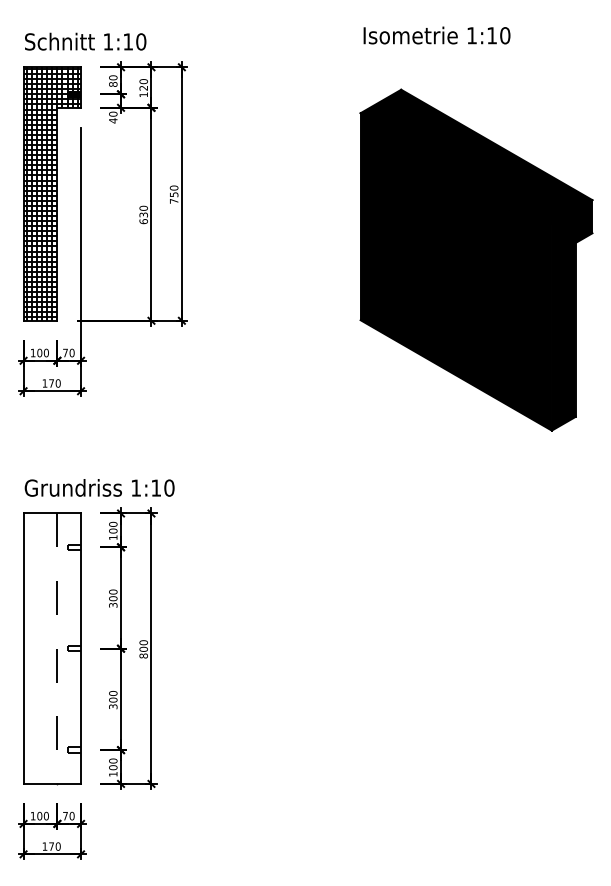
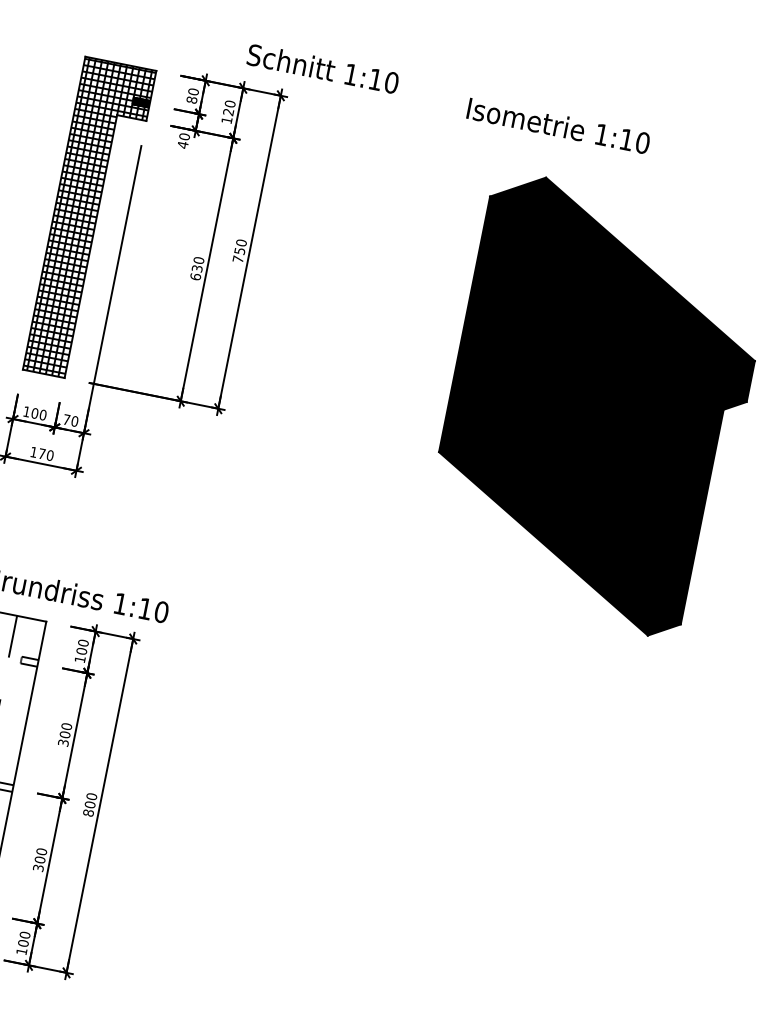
text: (436, 35) -> (558, 125), moved
text: (85, 41) -> (323, 68), moved

